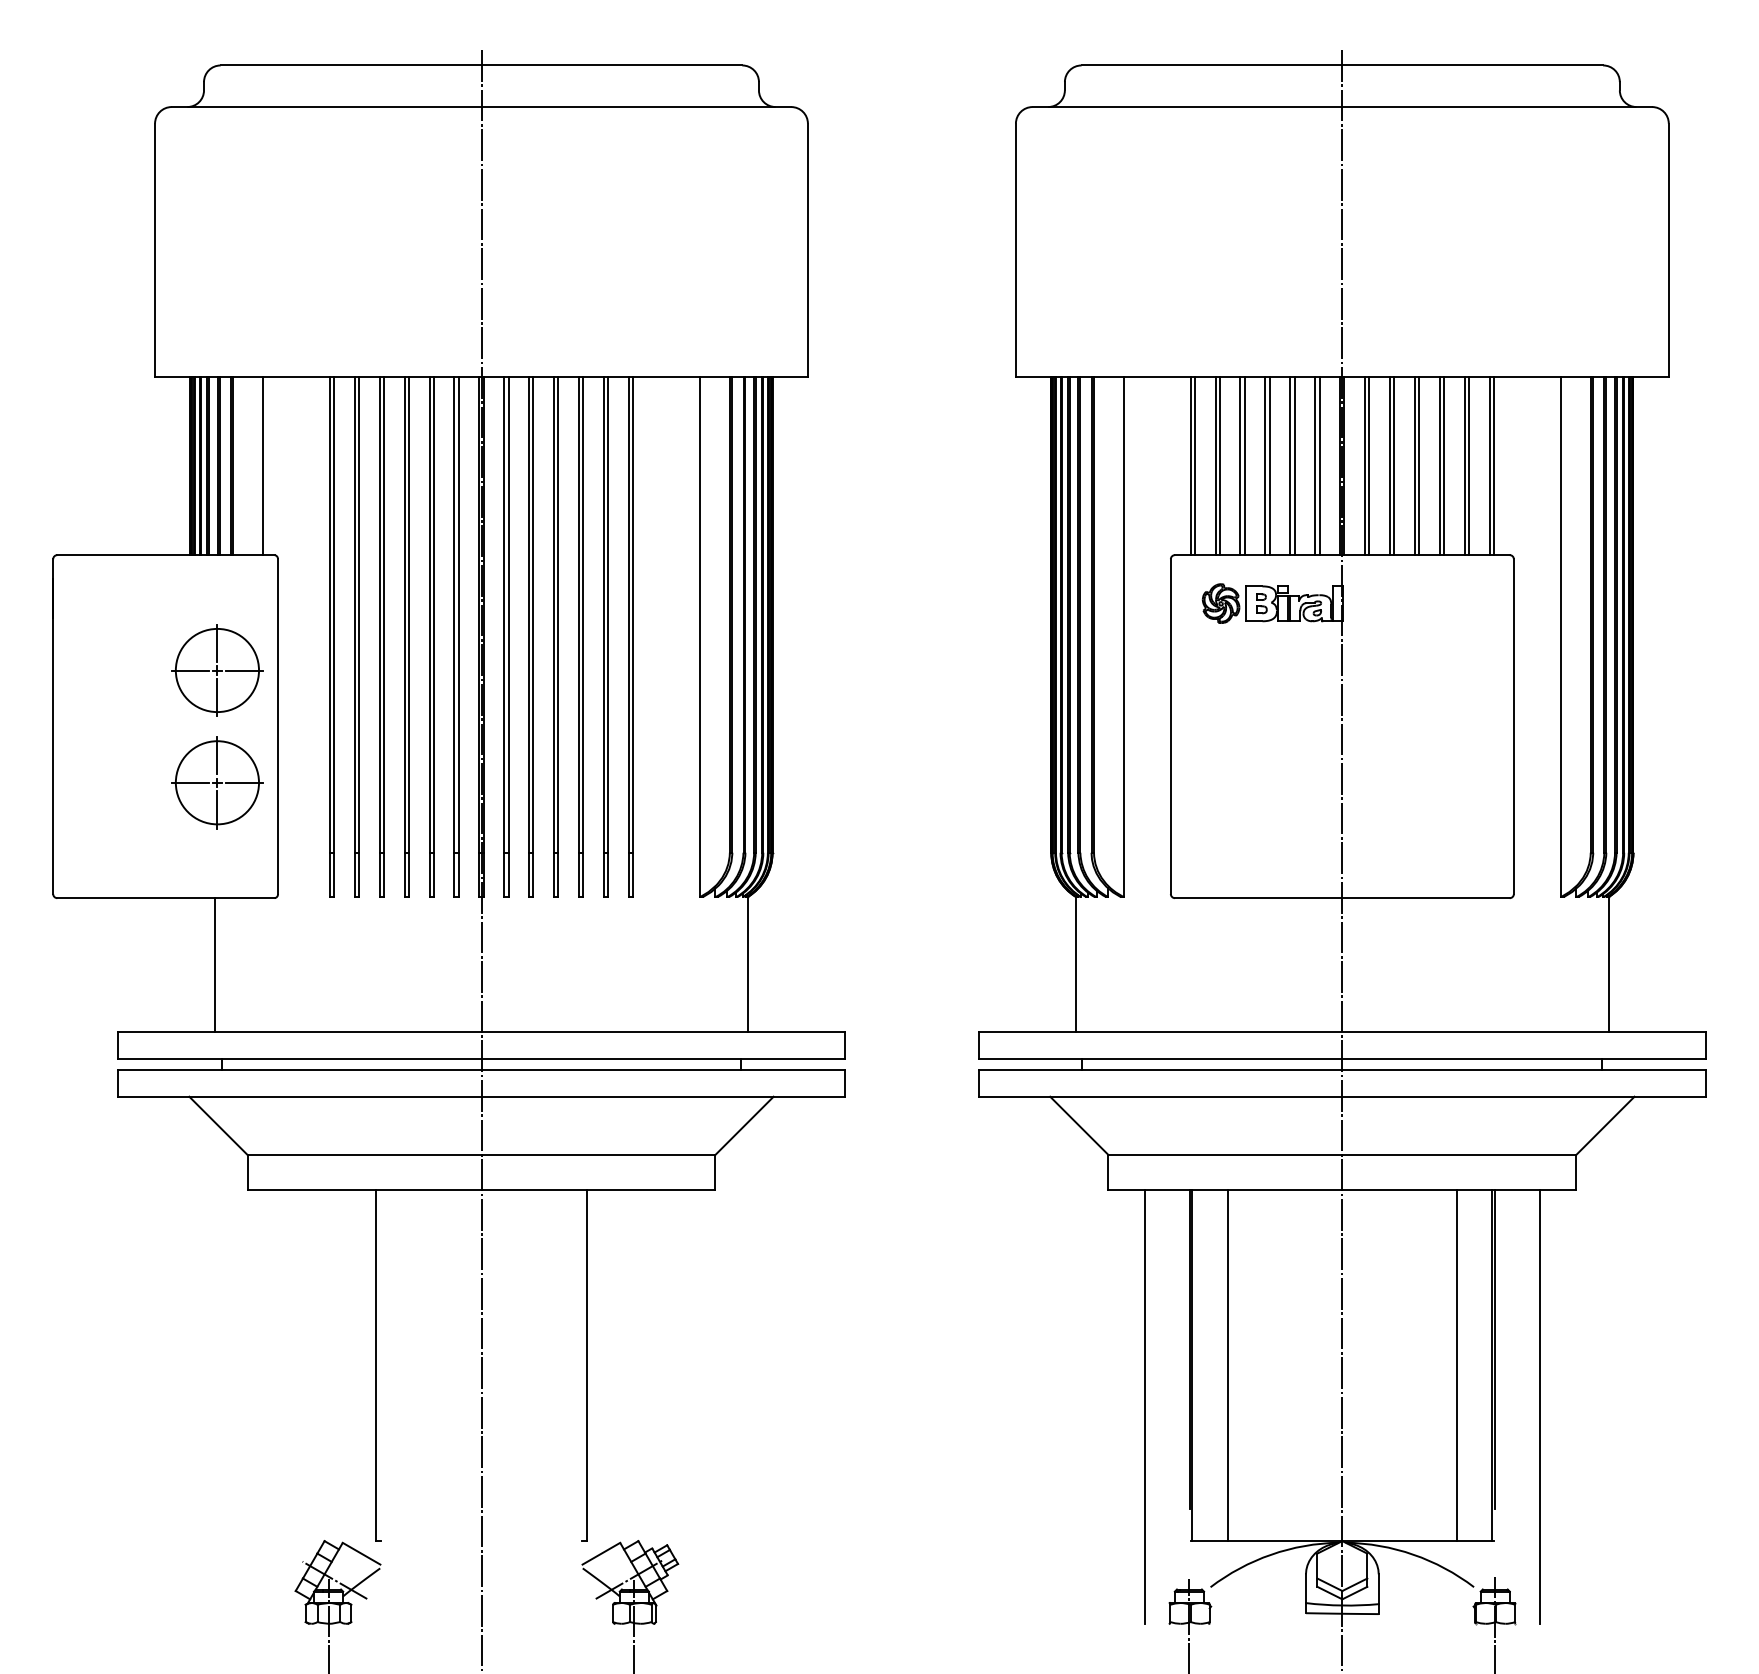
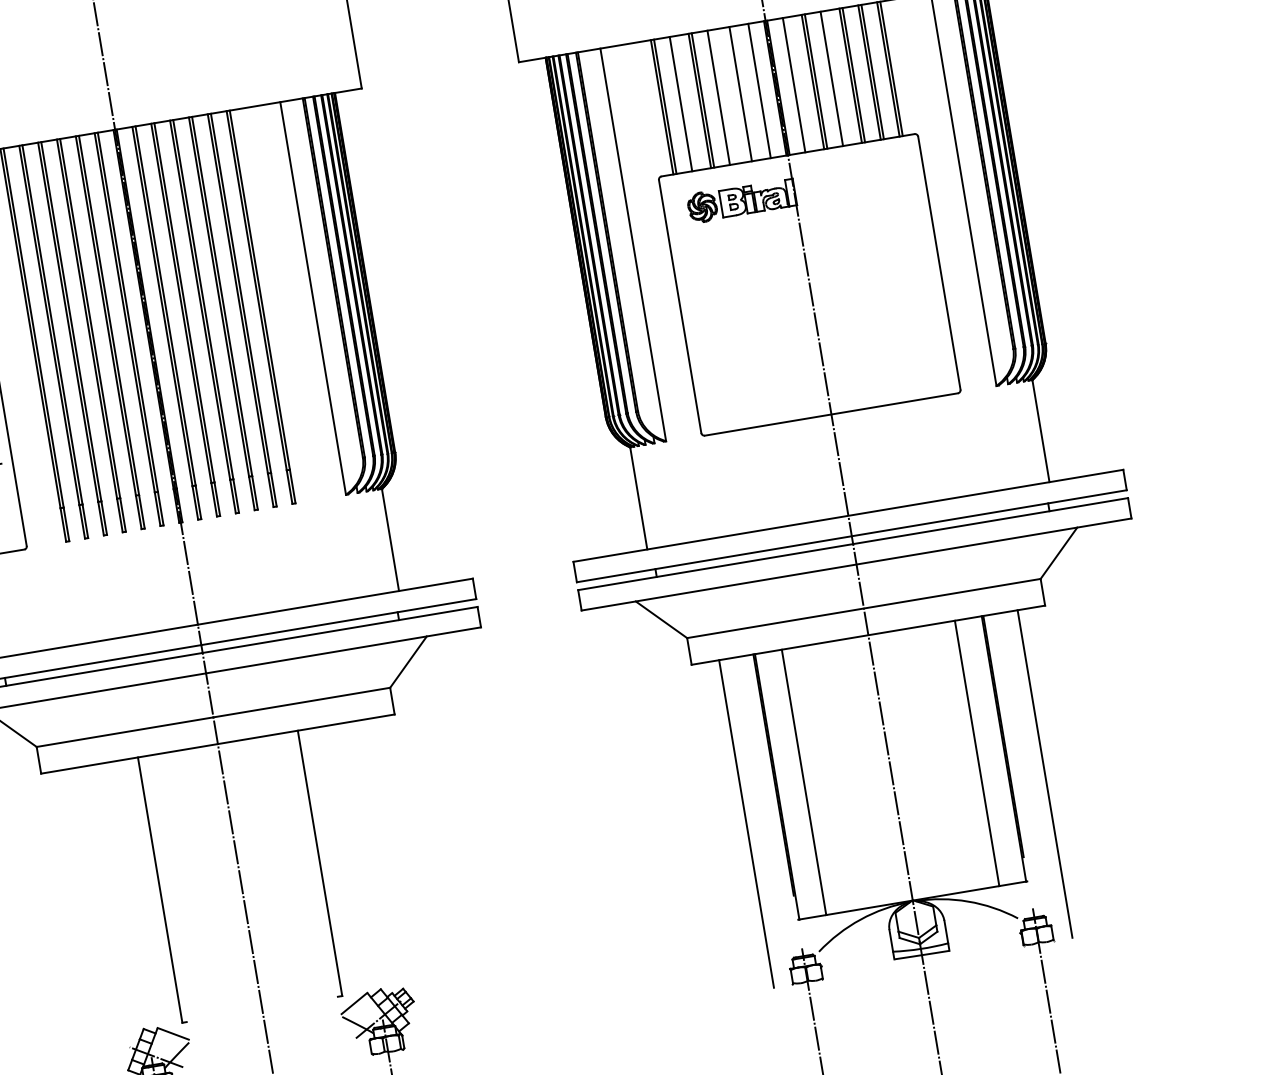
line: (1219, 466) -> (684, 103), removed
line: (1269, 466) -> (721, 97), removed
line: (1290, 466) -> (737, 94), removed
line: (1315, 466) -> (756, 91), removed
line: (1369, 466) -> (797, 84), removed
line: (1419, 466) -> (835, 78), removed

